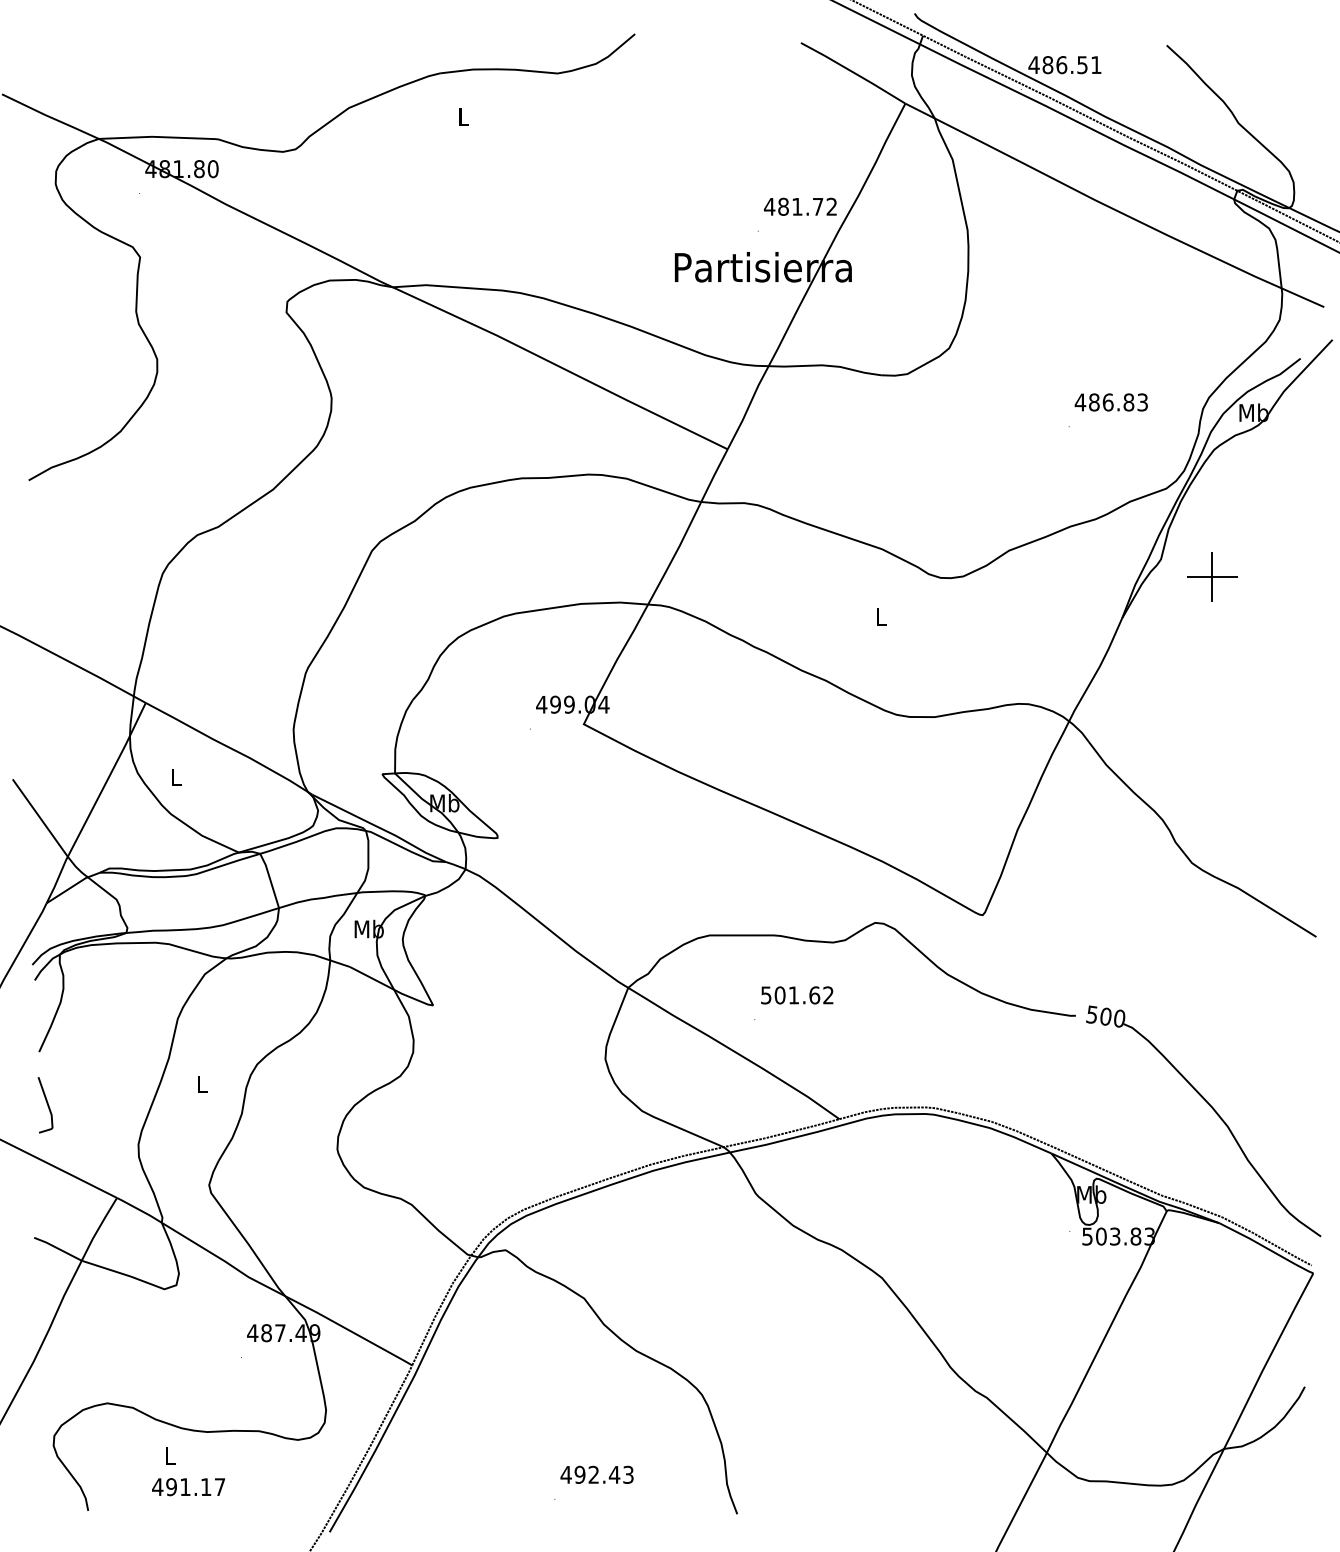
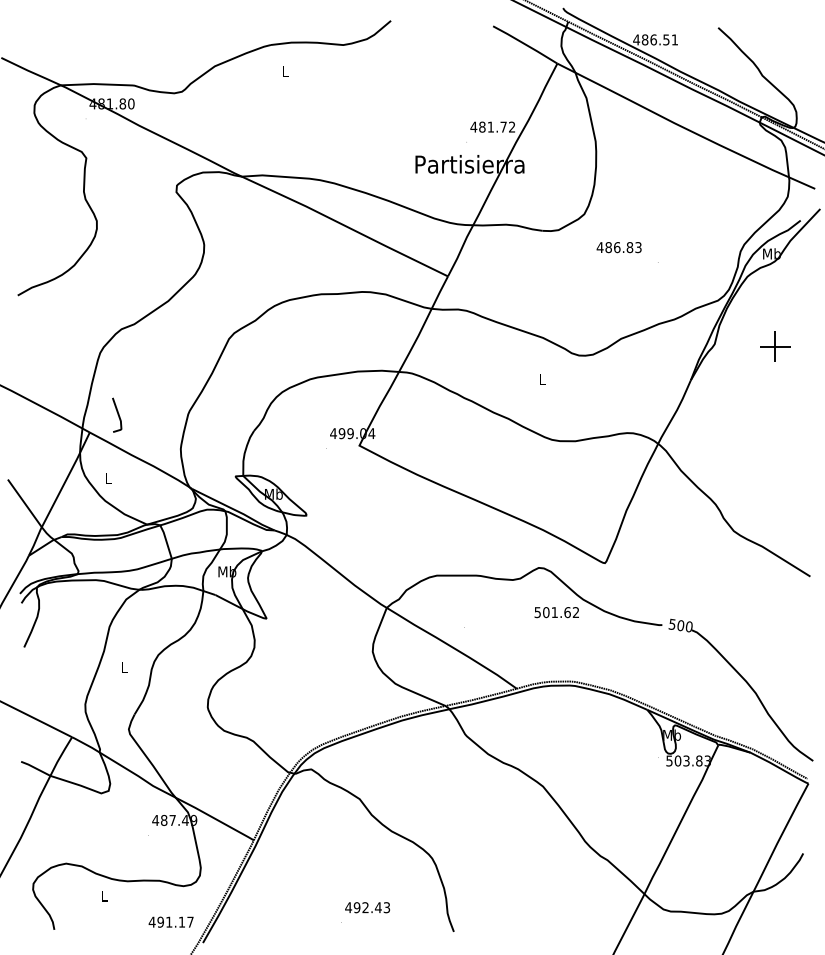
text: (1110, 402) -> (618, 247), moved
part: (1212, 576) -> (775, 346), moved
text: (796, 995) -> (556, 612), moved
line: (46, 1104) -> (117, 414), moved
text: (187, 1485) -> (170, 921), moved

